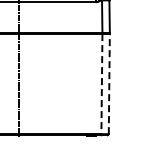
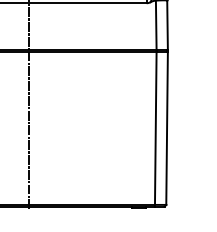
line: (109, 83) -> (167, 127), dashed -> solid
line: (101, 84) -> (155, 128), dashed -> solid

